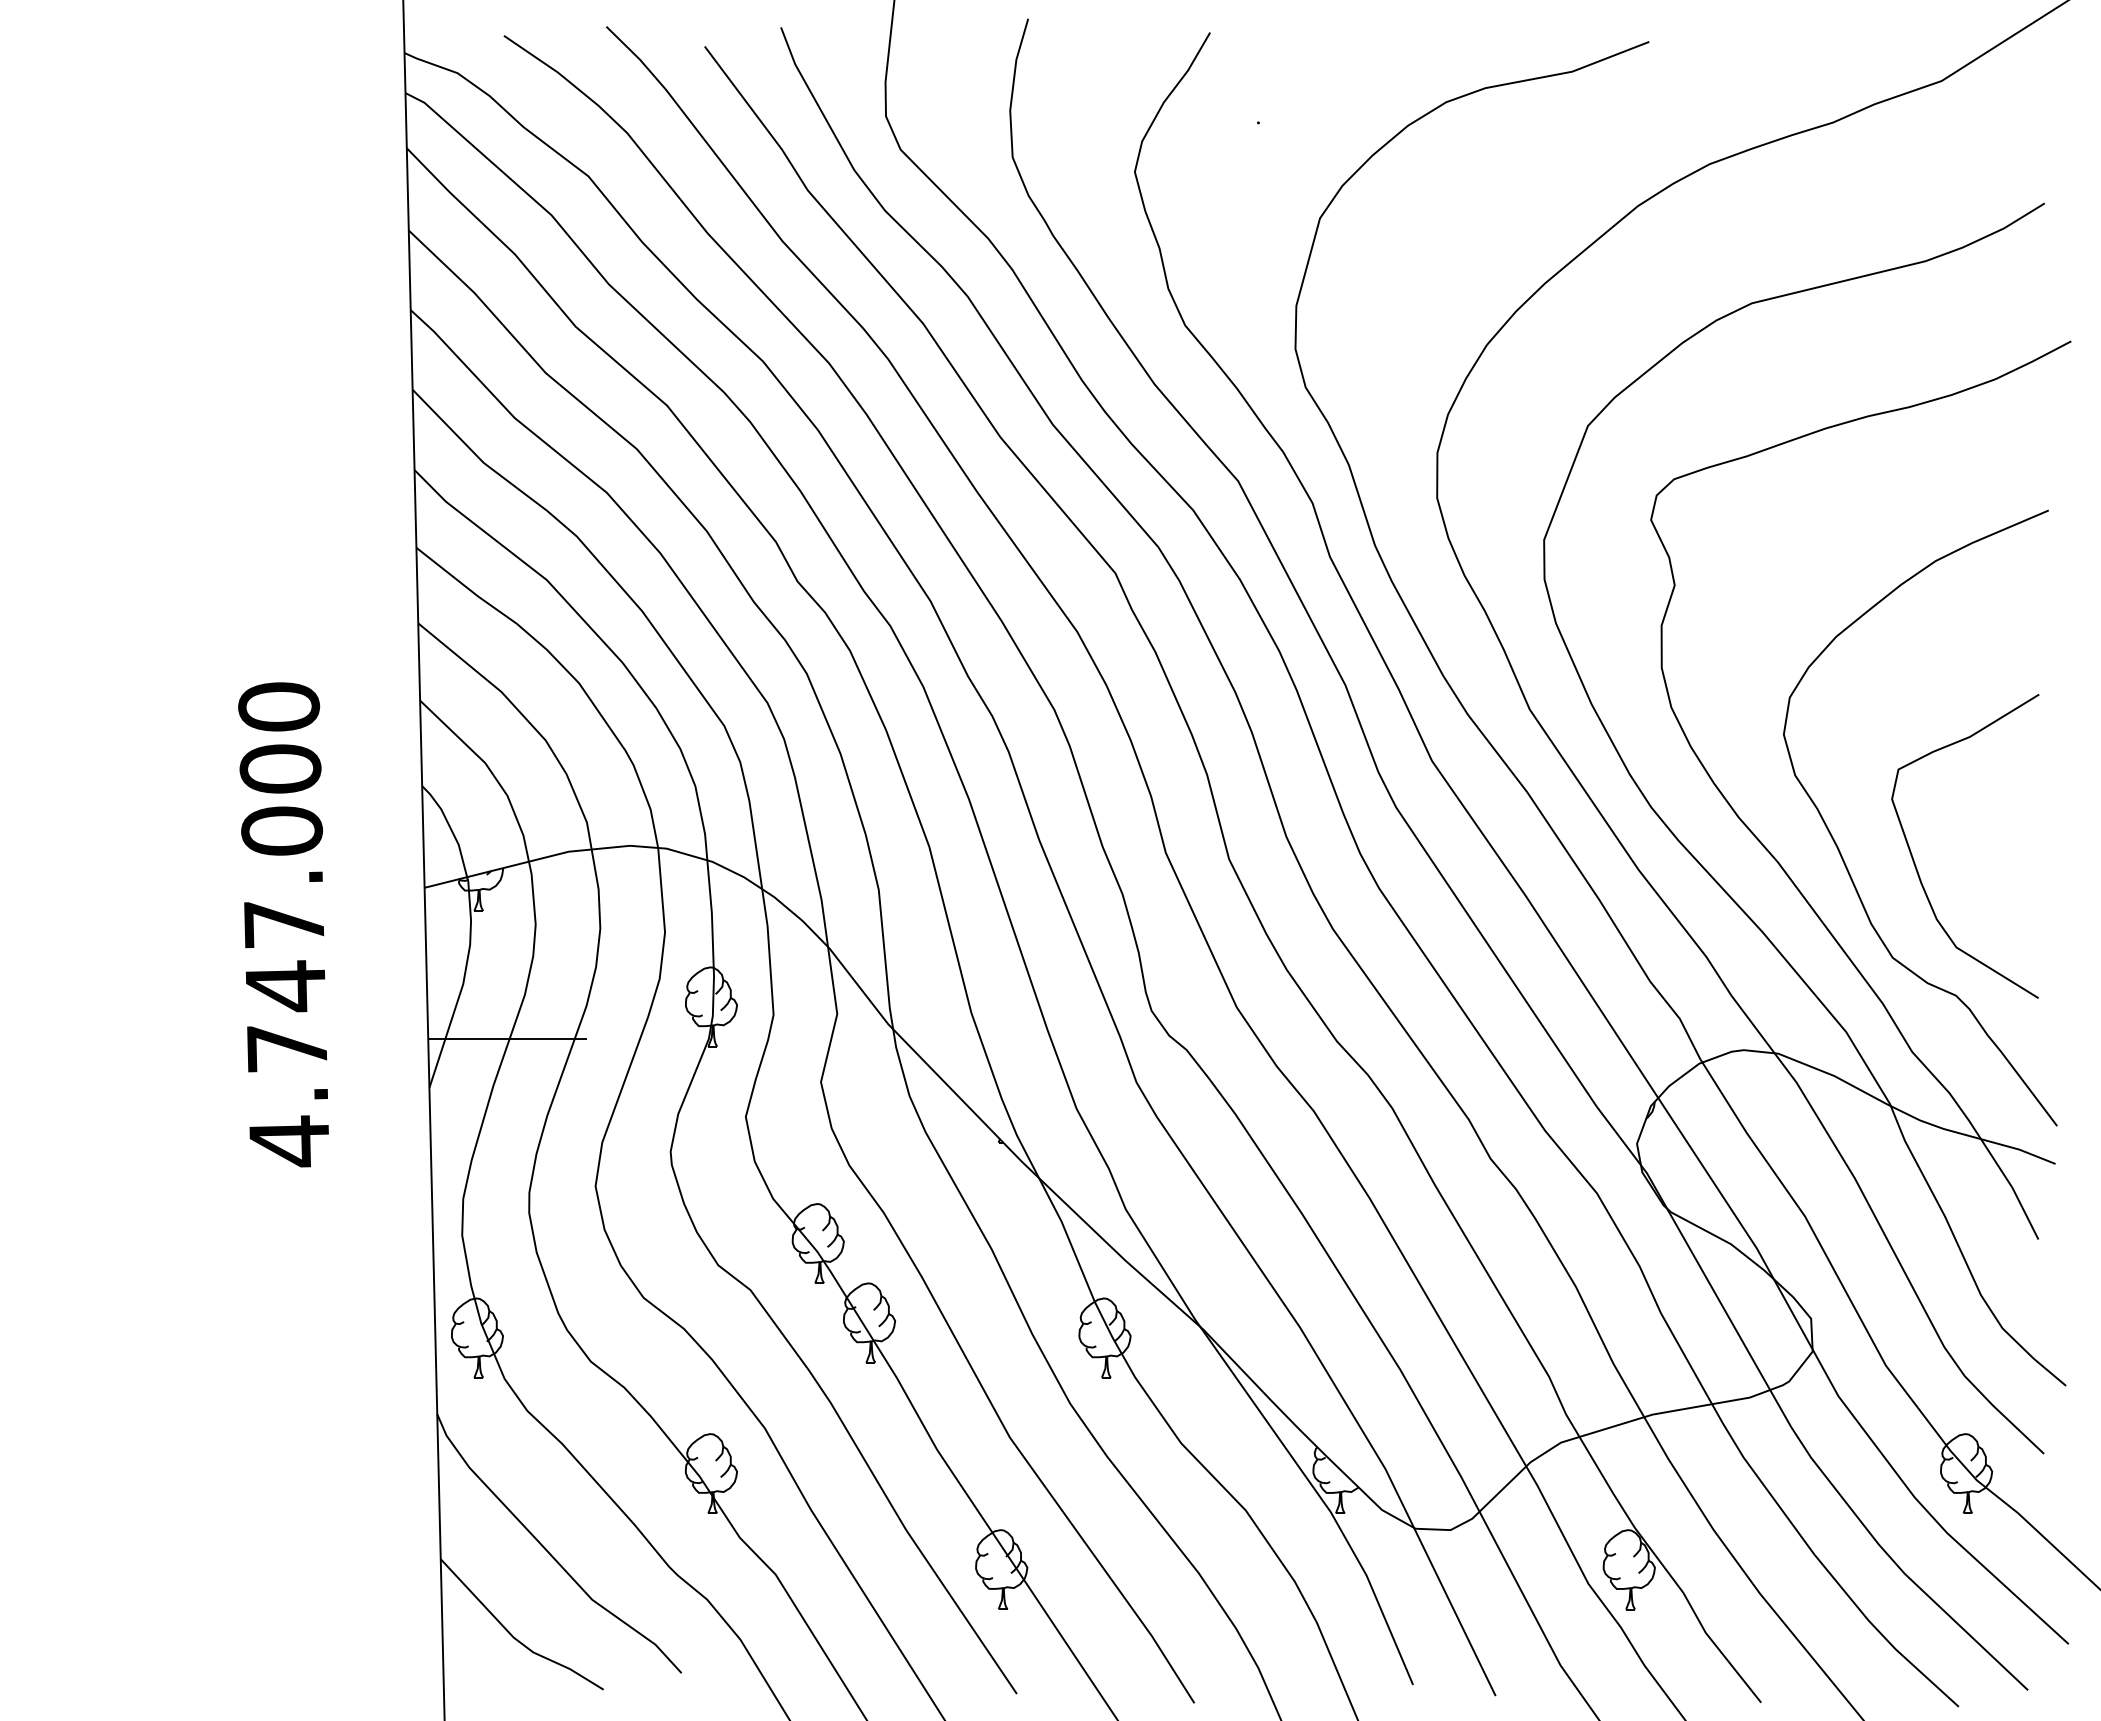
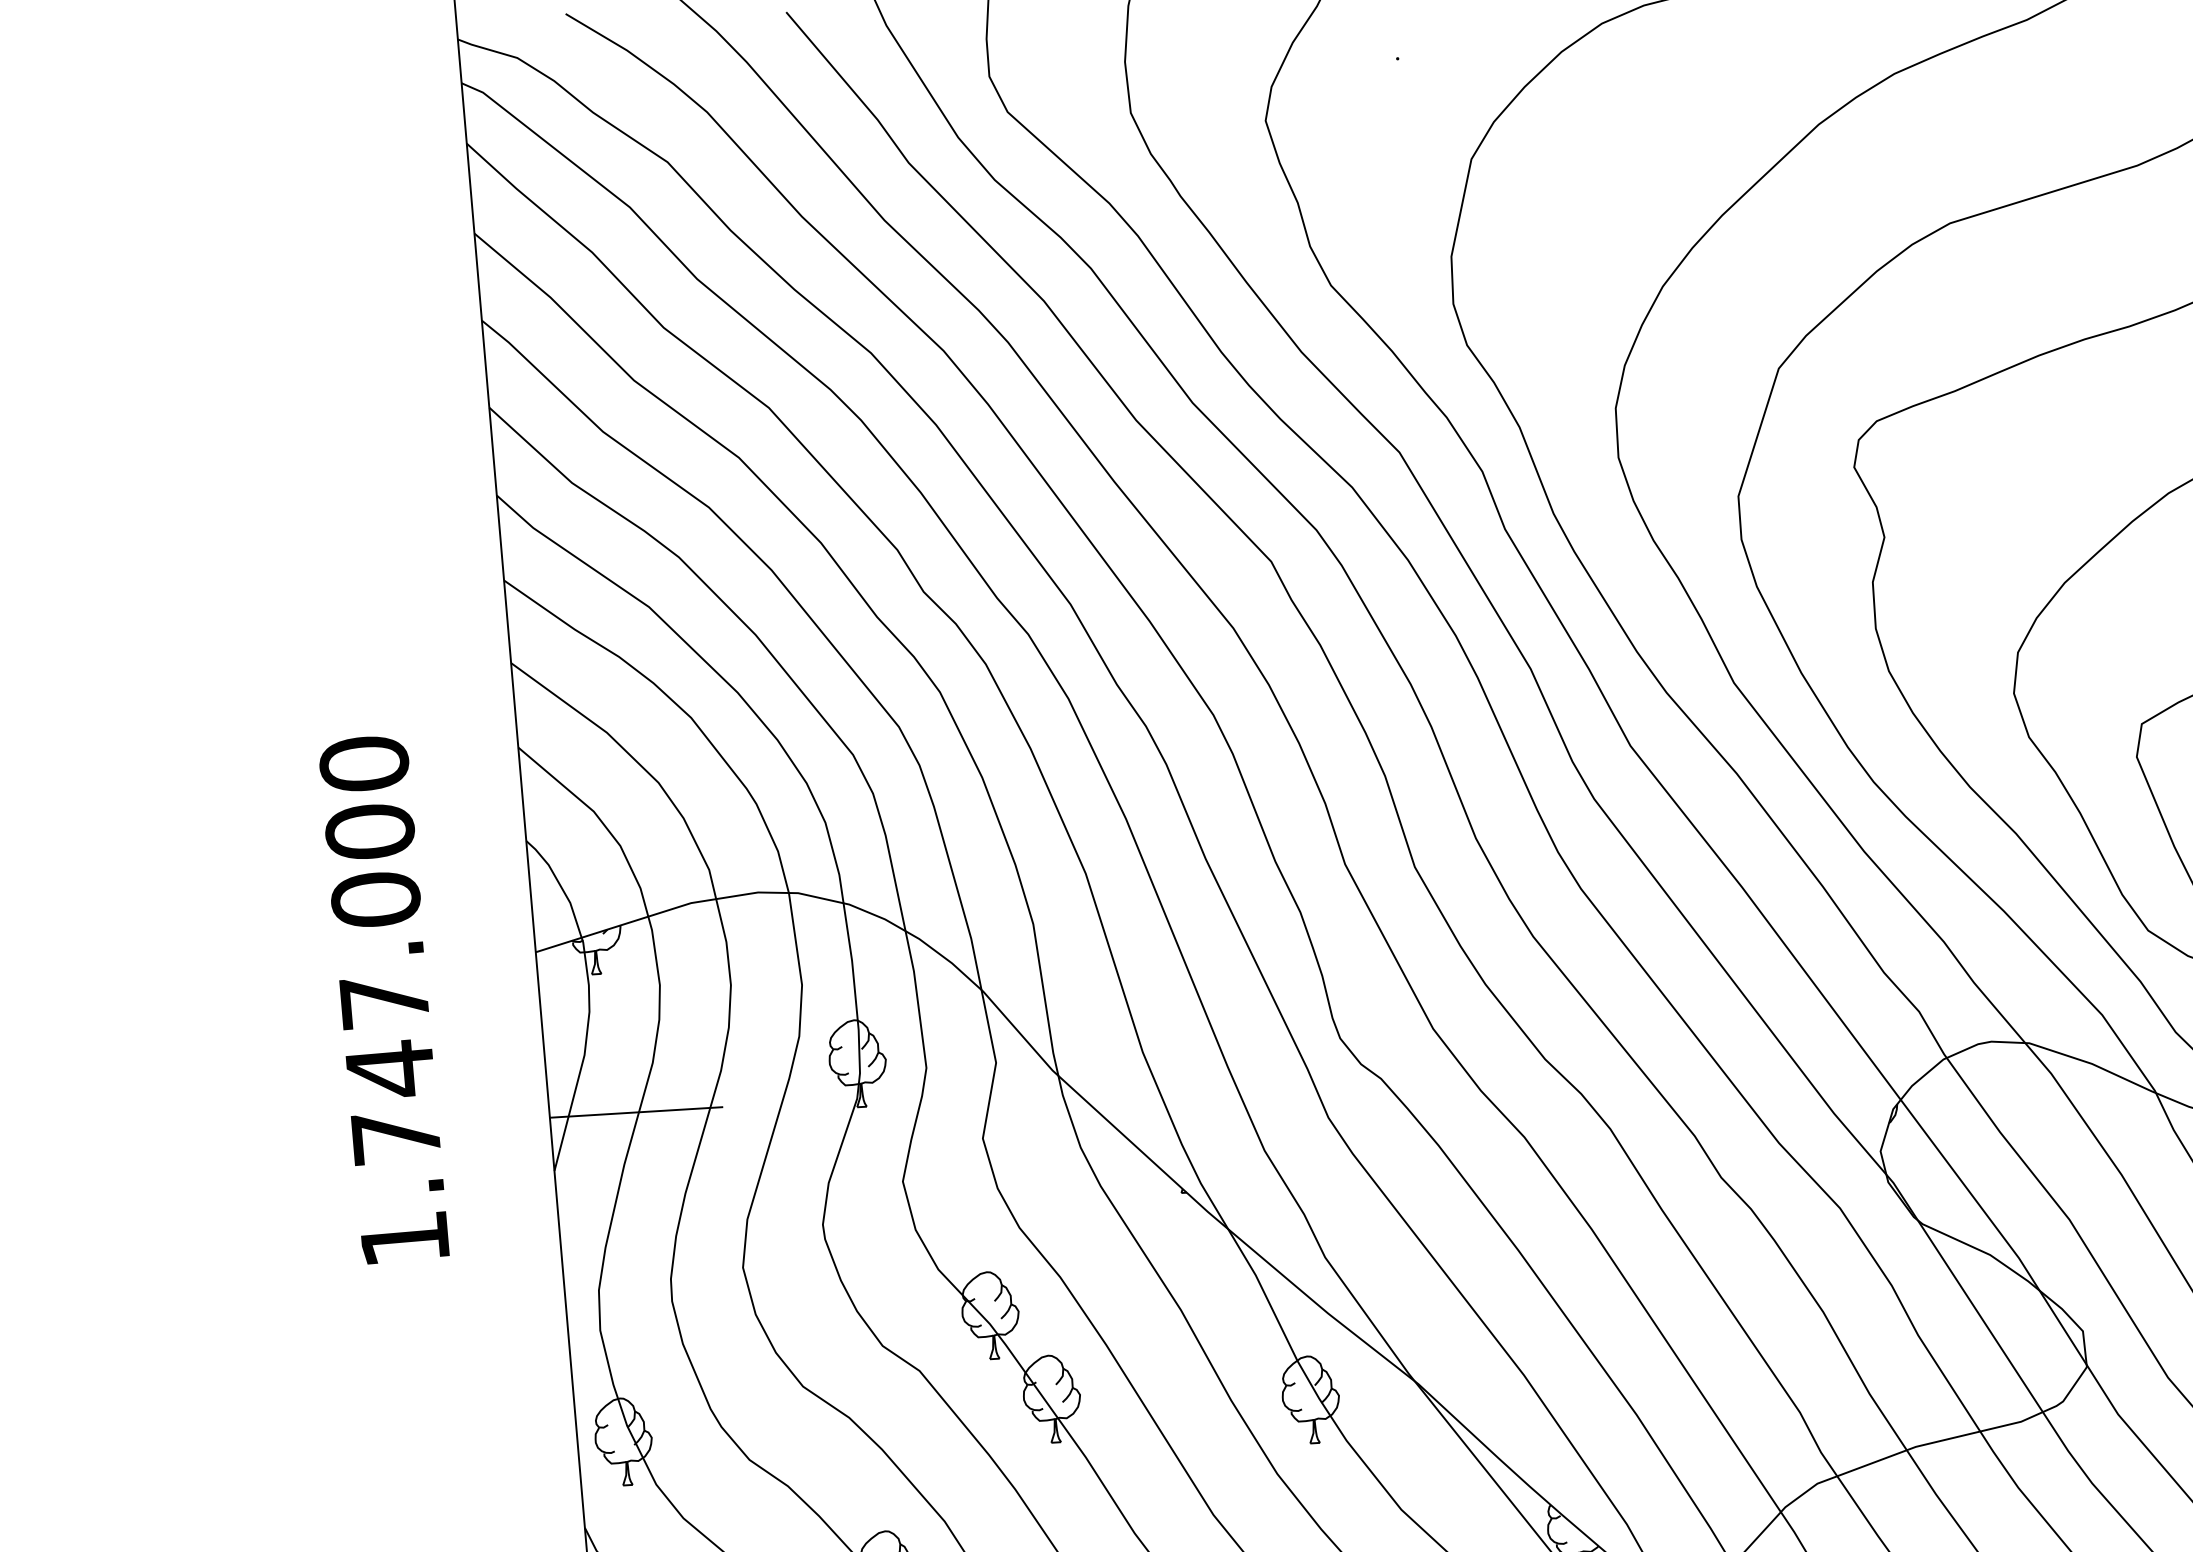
text: (289, 1141) -> (404, 1239), 4.747.000 -> 1.747.000

